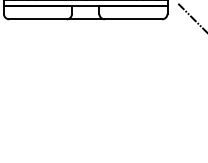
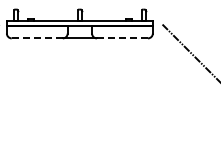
line: (38, 19) -> (37, 38), solid -> dashed
line: (133, 19) -> (122, 38), solid -> dashed

